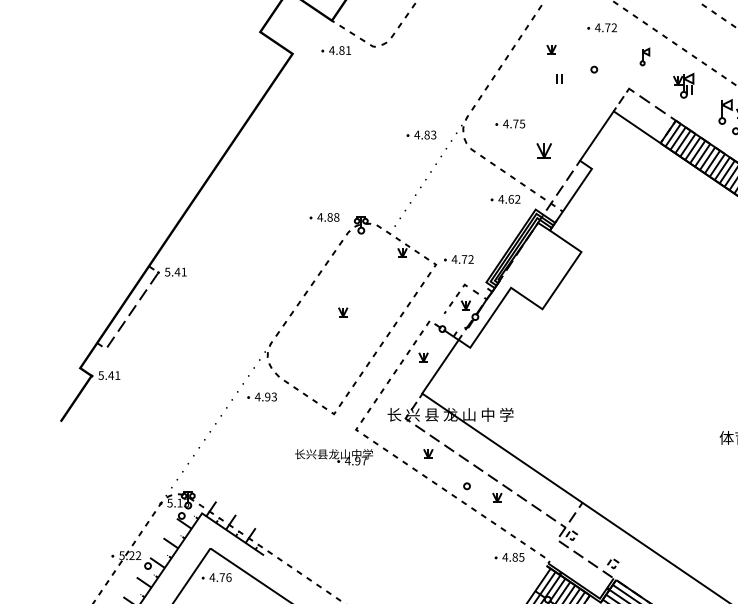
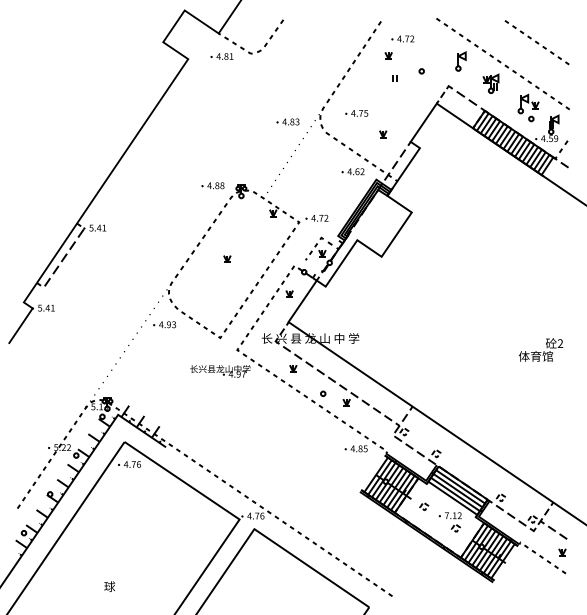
text: (601, 27) -> (402, 38), moved
part: (644, 56) -> (460, 61), size x1.43
part: (544, 151) -> (383, 134), size x0.62

